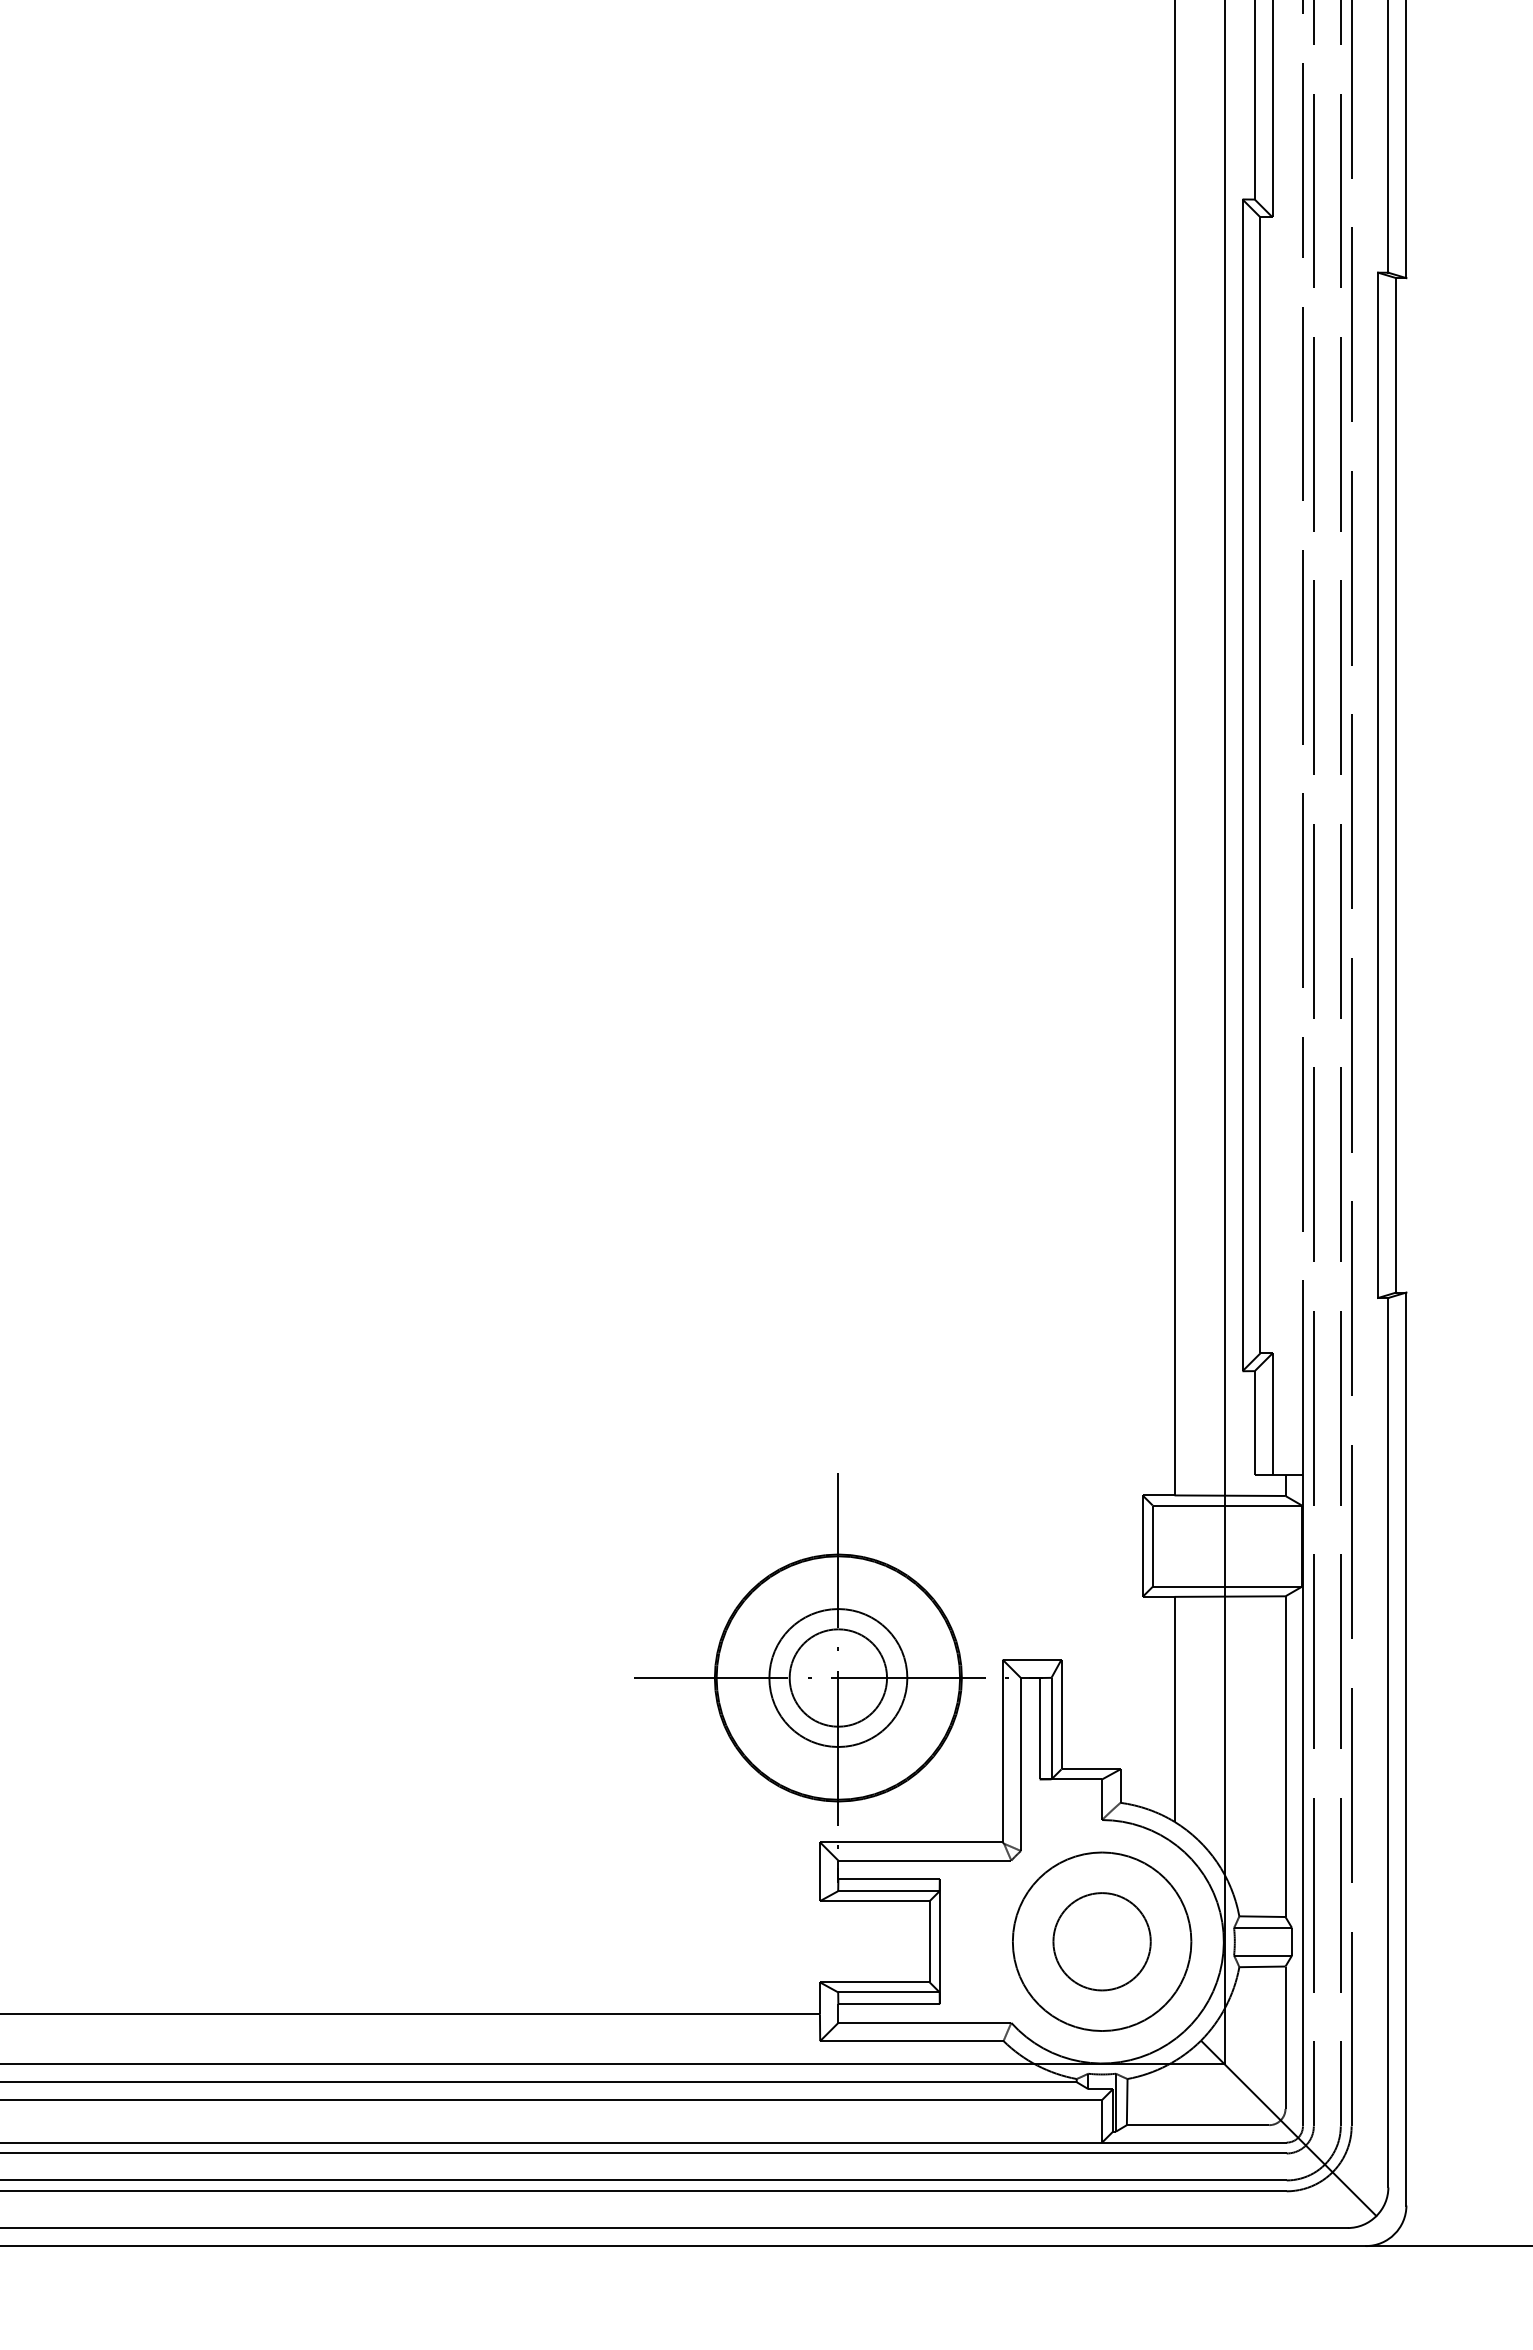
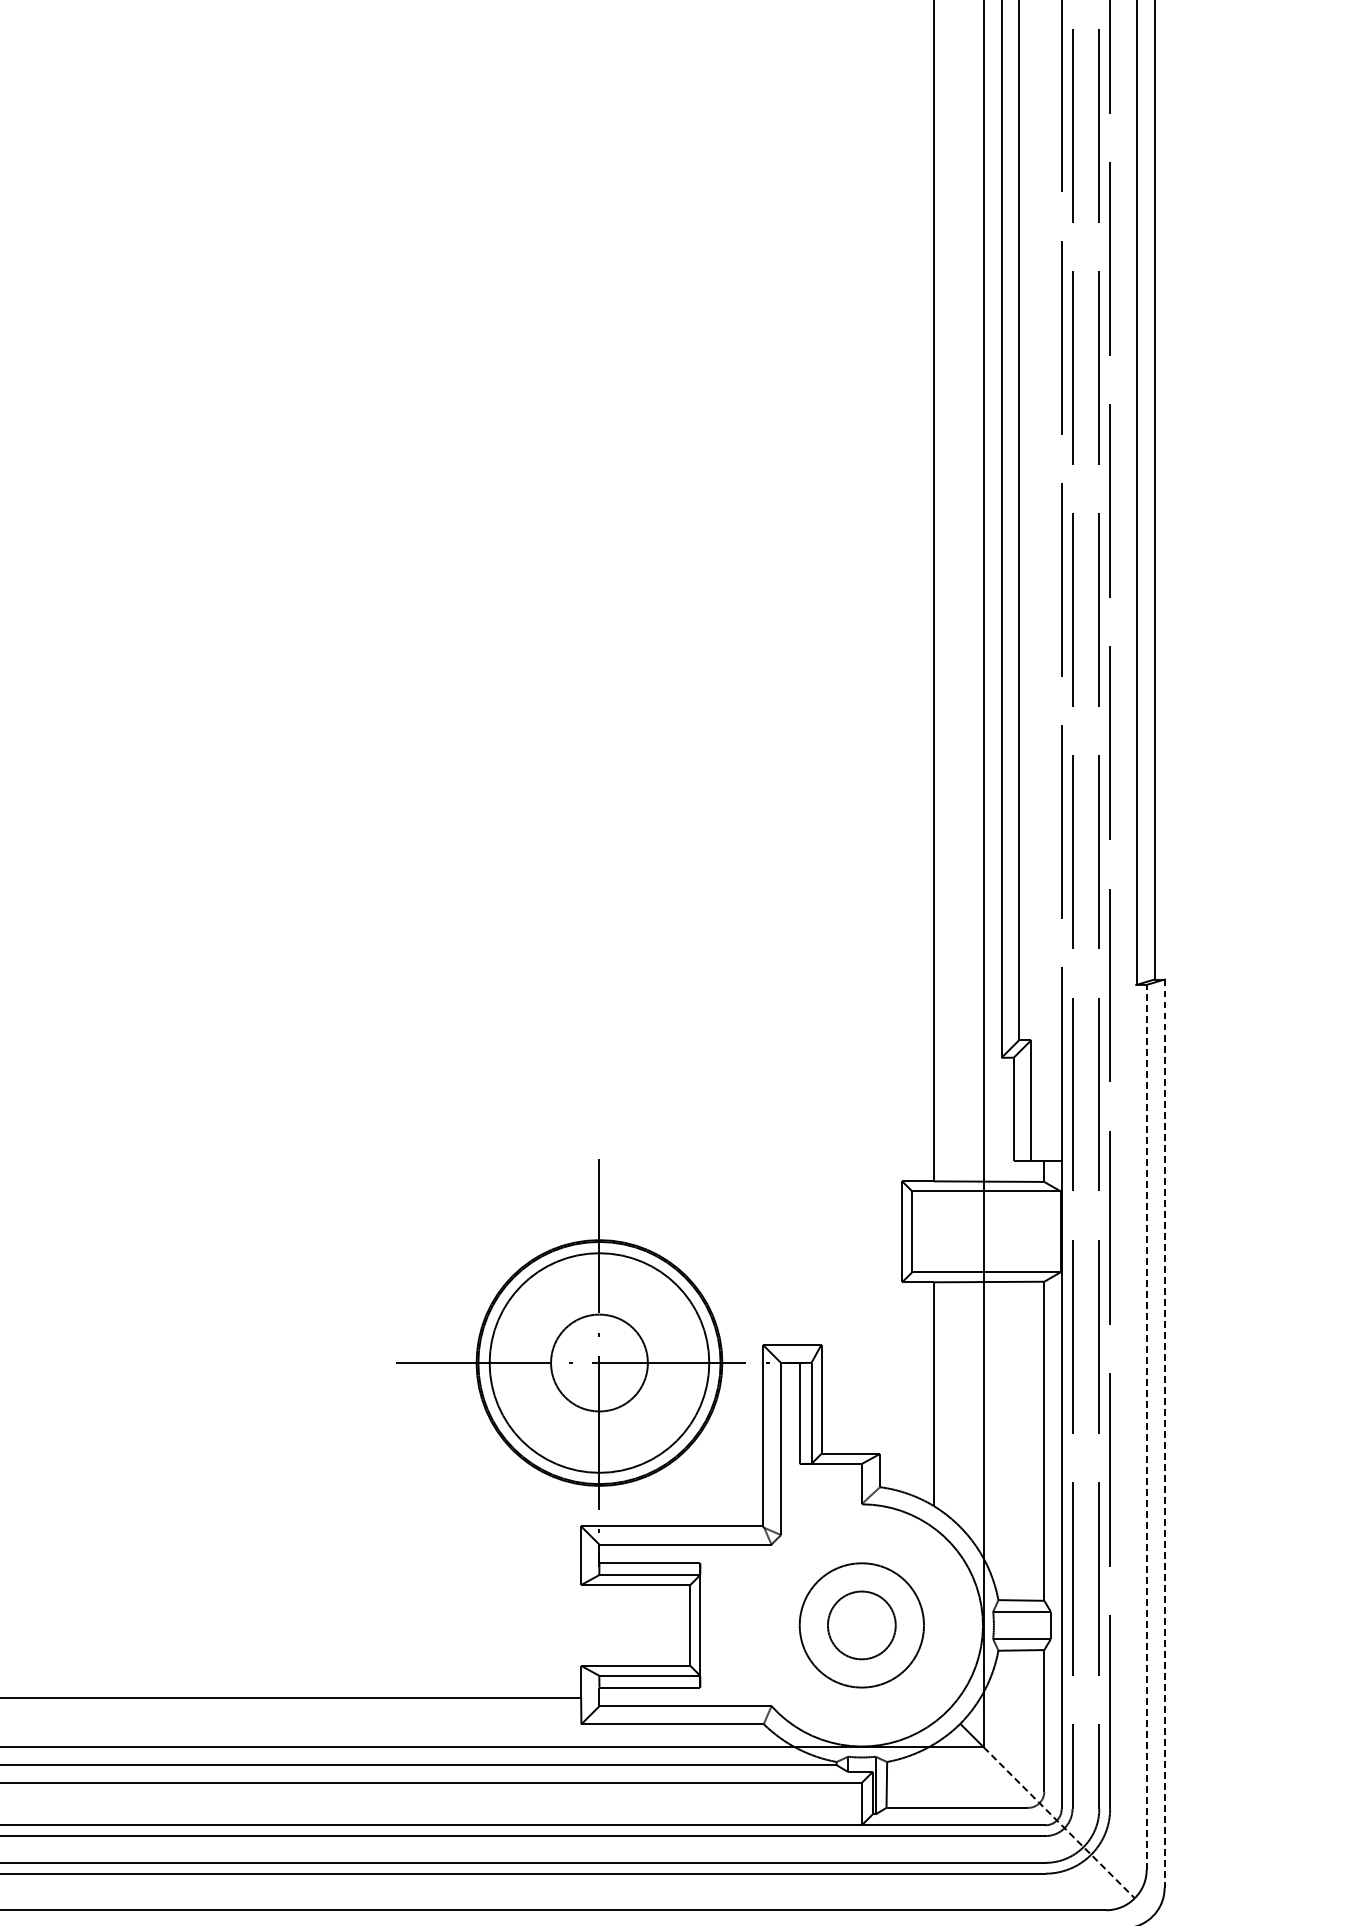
circle: (838, 1678) -> (599, 1363), size x1.6
line: (1388, 1742) -> (1146, 1427), solid -> dashed
line: (1406, 1749) -> (1164, 1434), solid -> dashed
circle: (1101, 1941) -> (861, 1625), size x0.7
circle: (1101, 1941) -> (861, 1625), size x0.7
line: (1300, 2140) -> (1059, 1823), solid -> dashed

